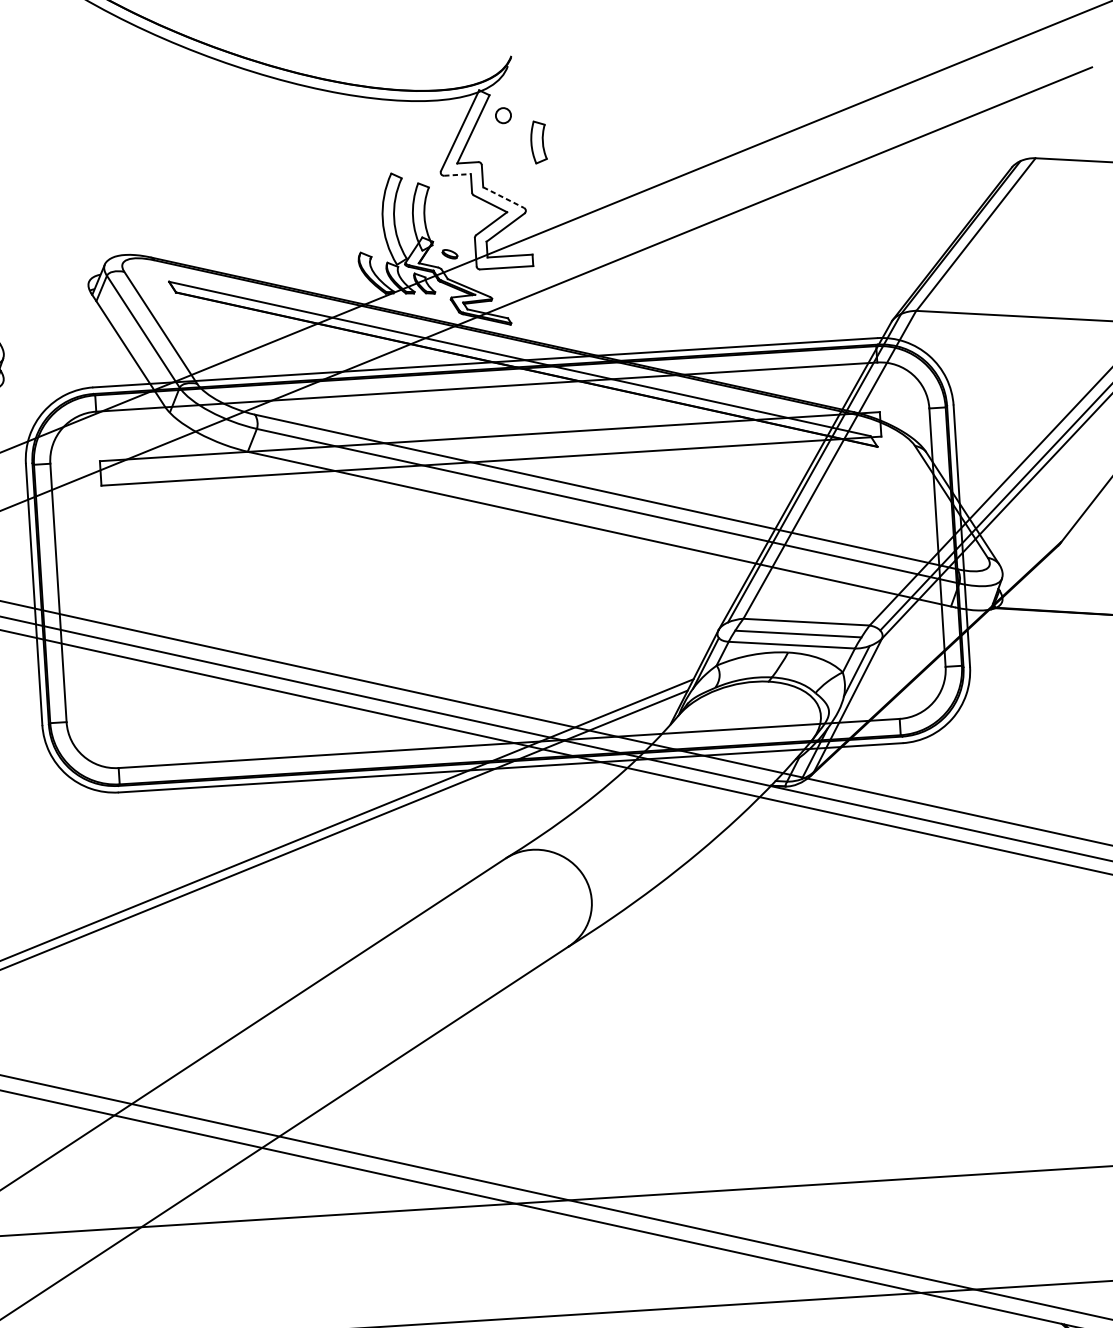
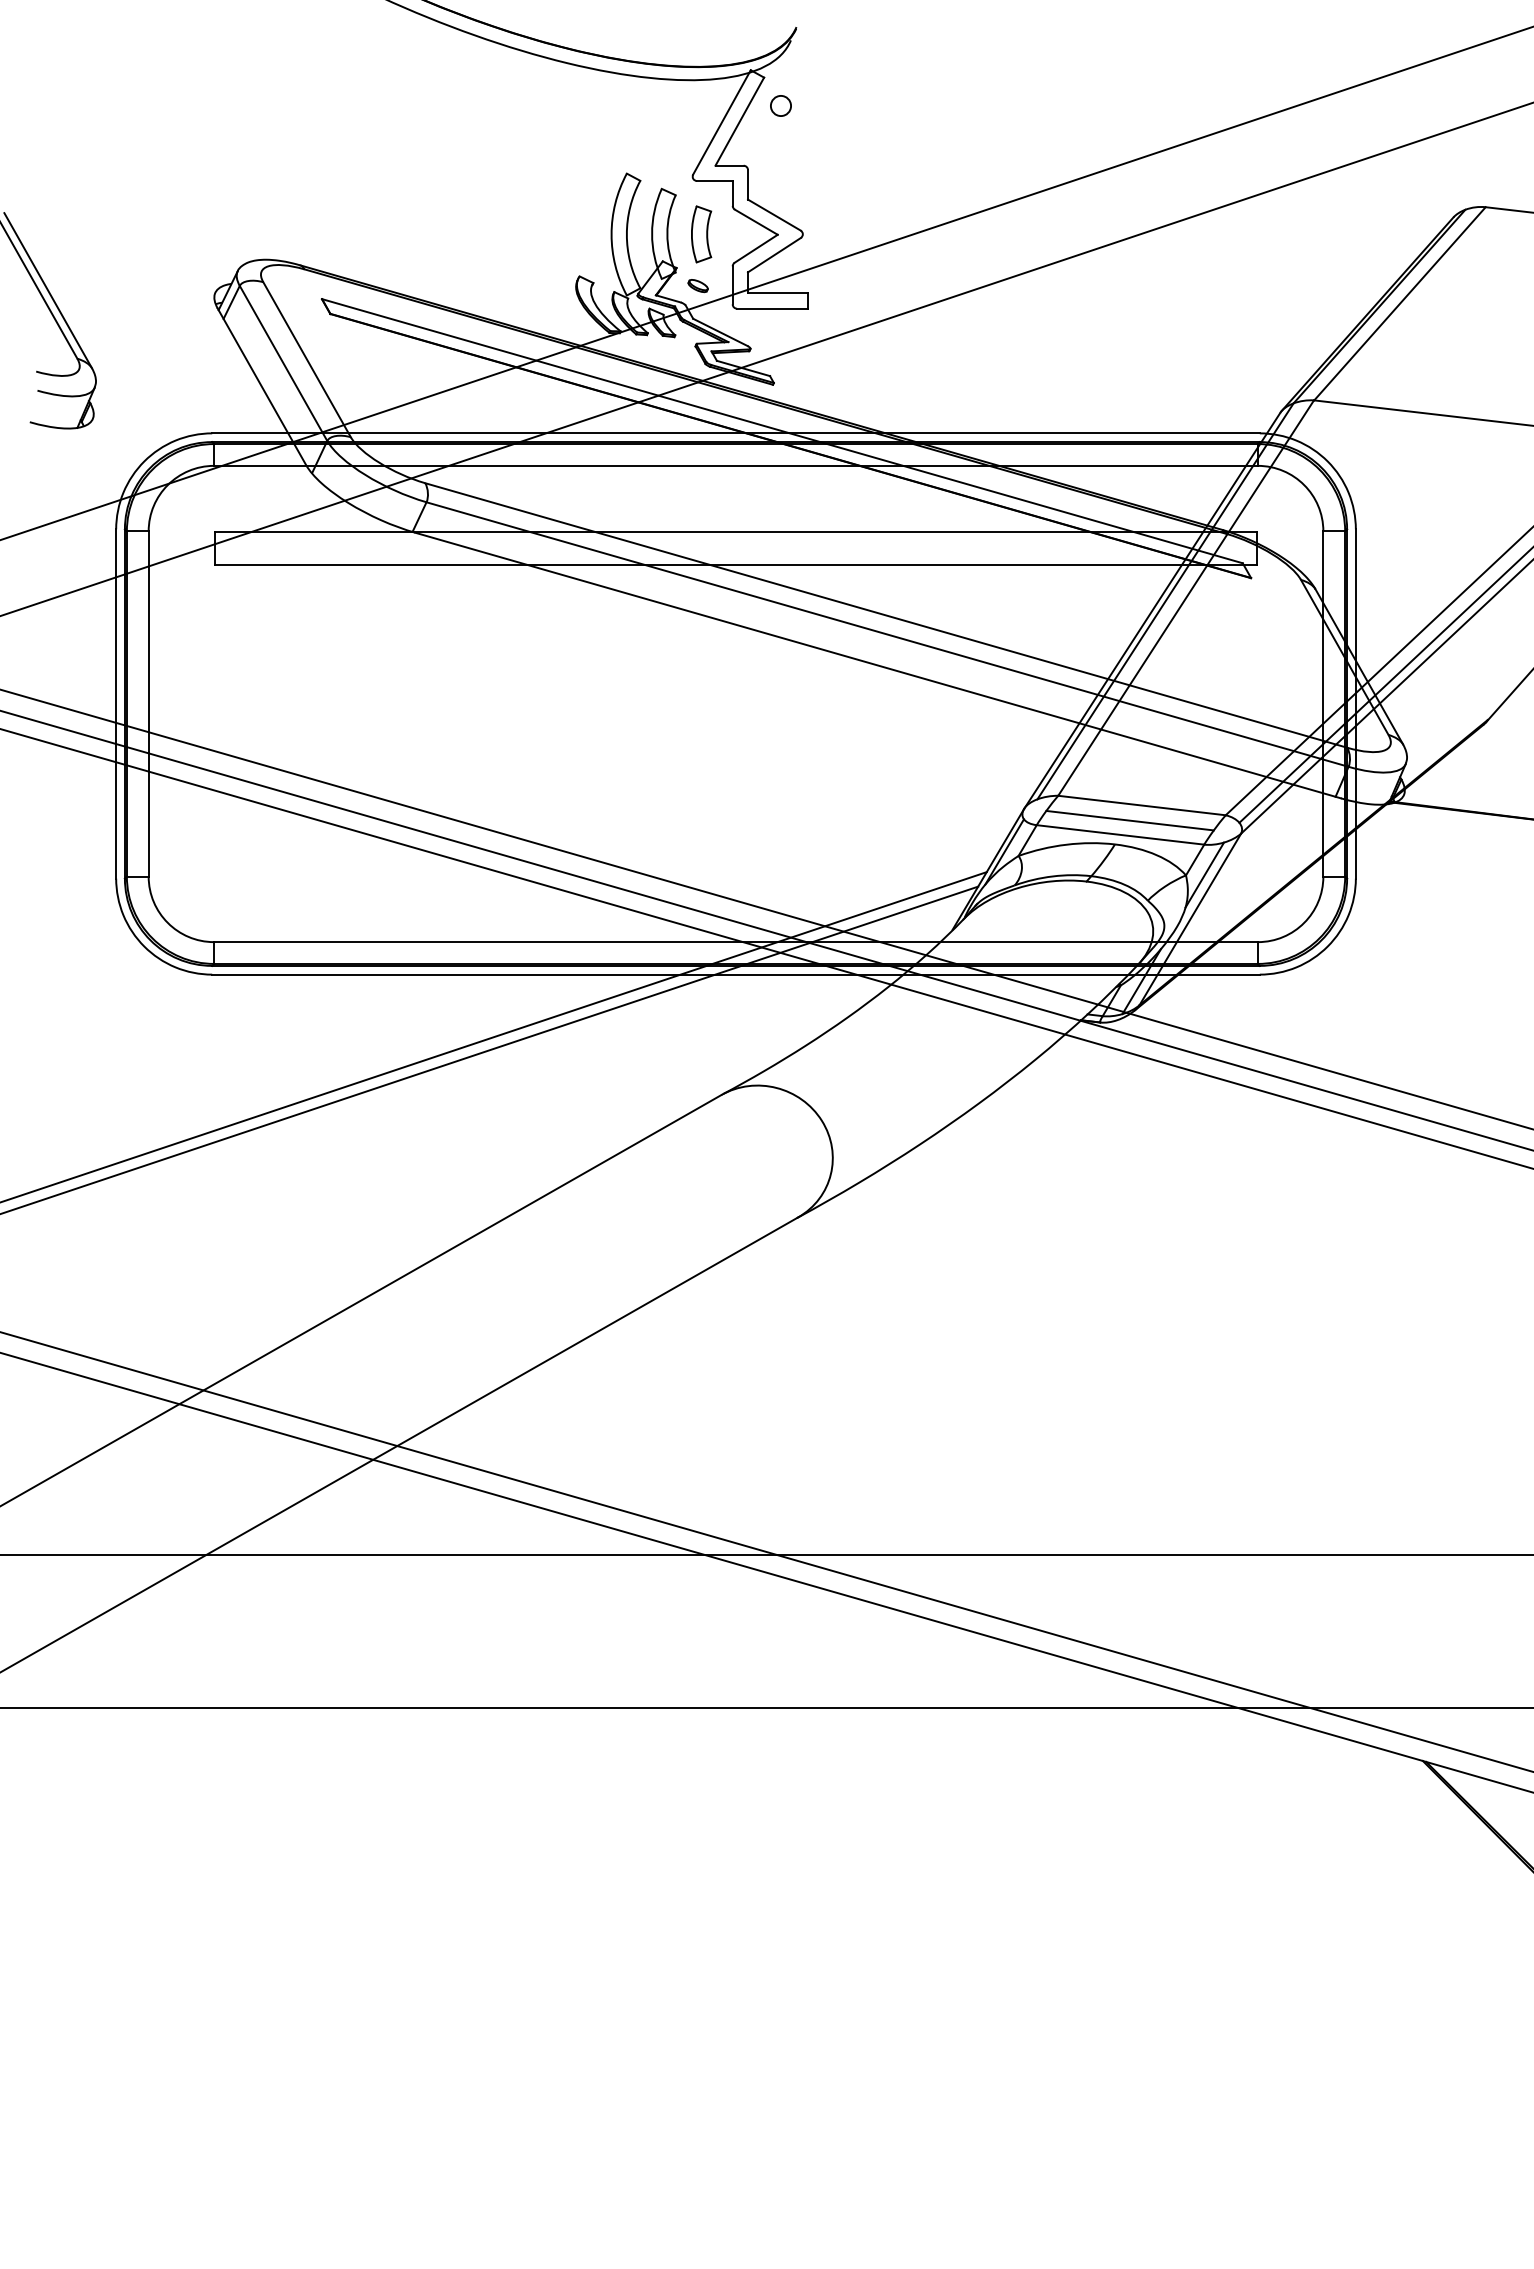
part: (538, 142) -> (701, 234), moved
line: (457, 175) -> (714, 181), dashed -> solid
line: (503, 197) -> (774, 215), dashed -> solid

